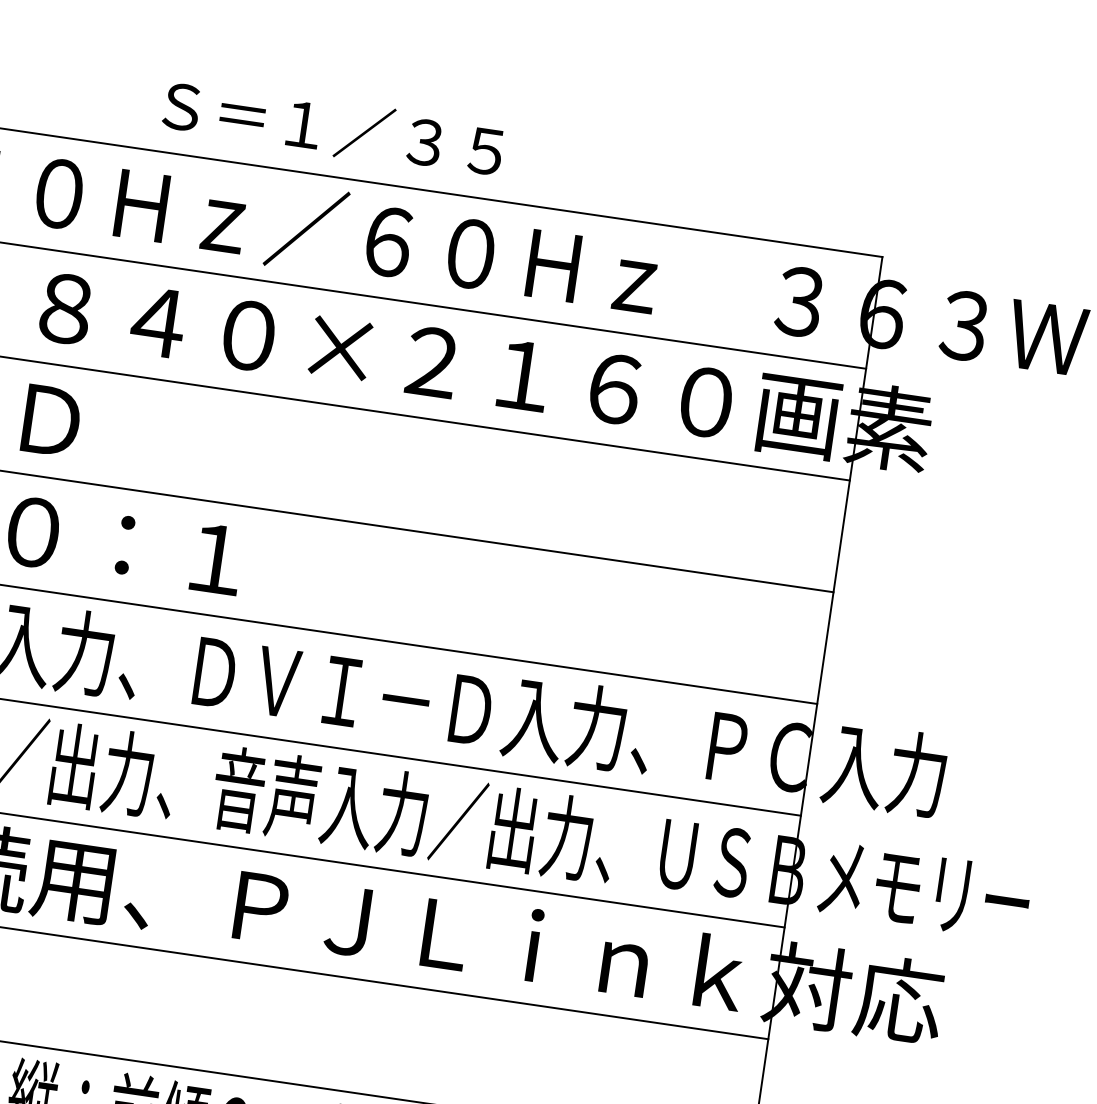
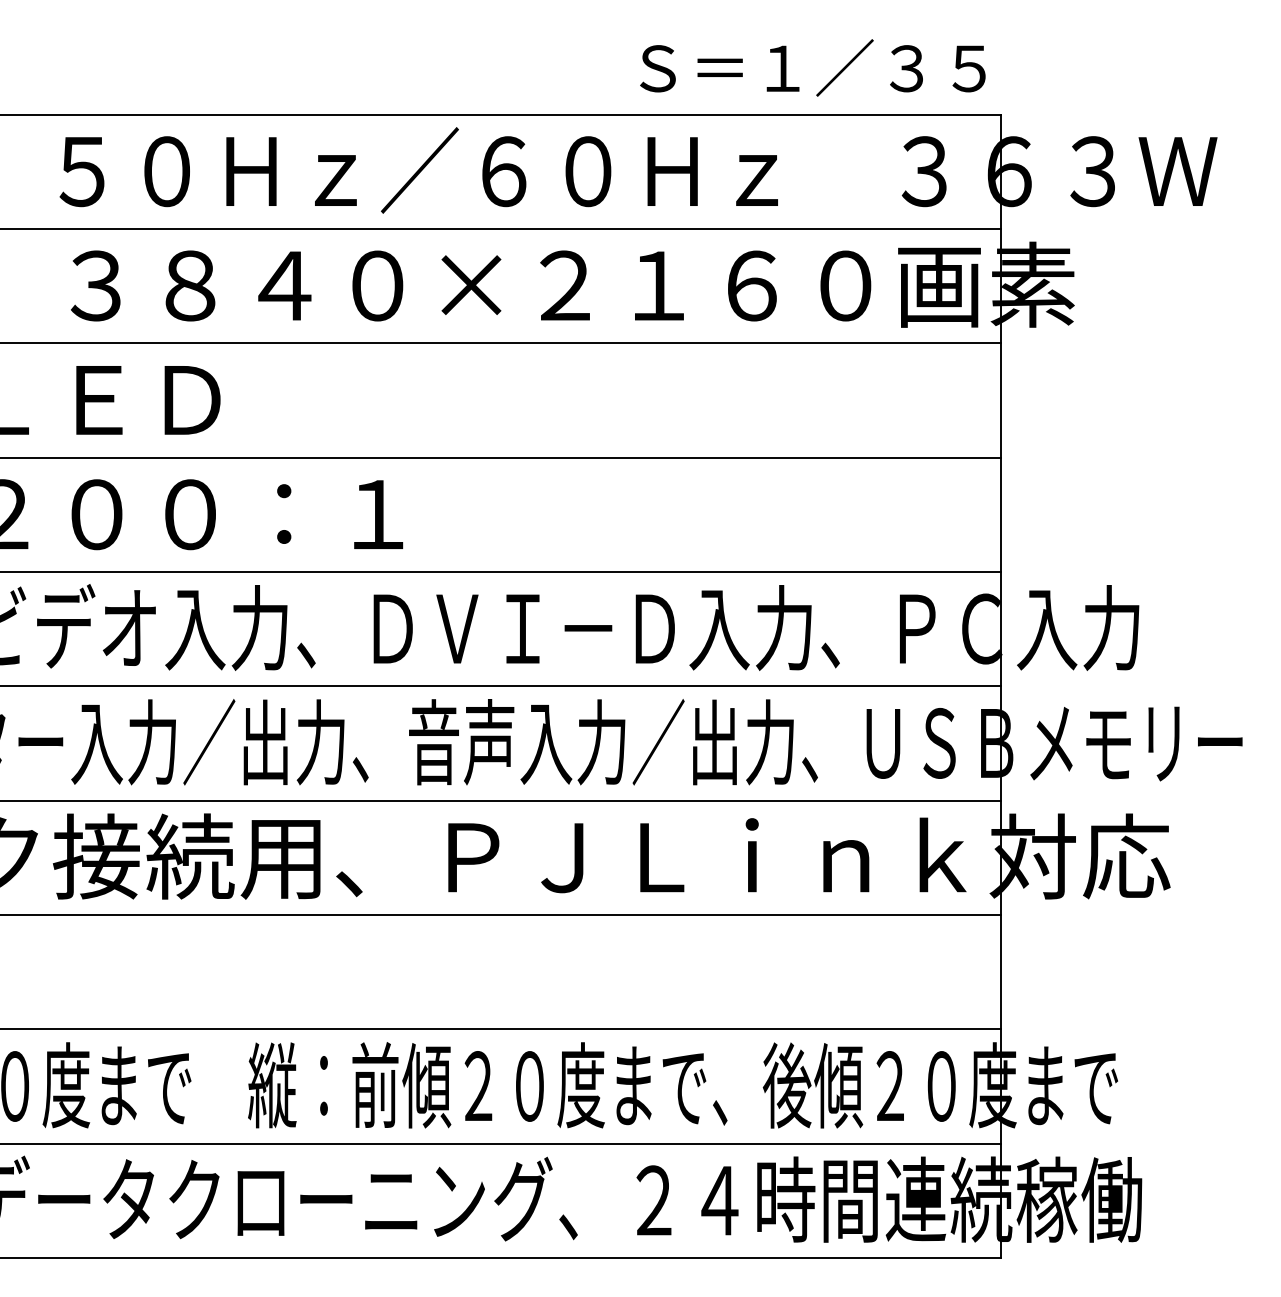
text: (332, 127) -> (812, 67), moved

